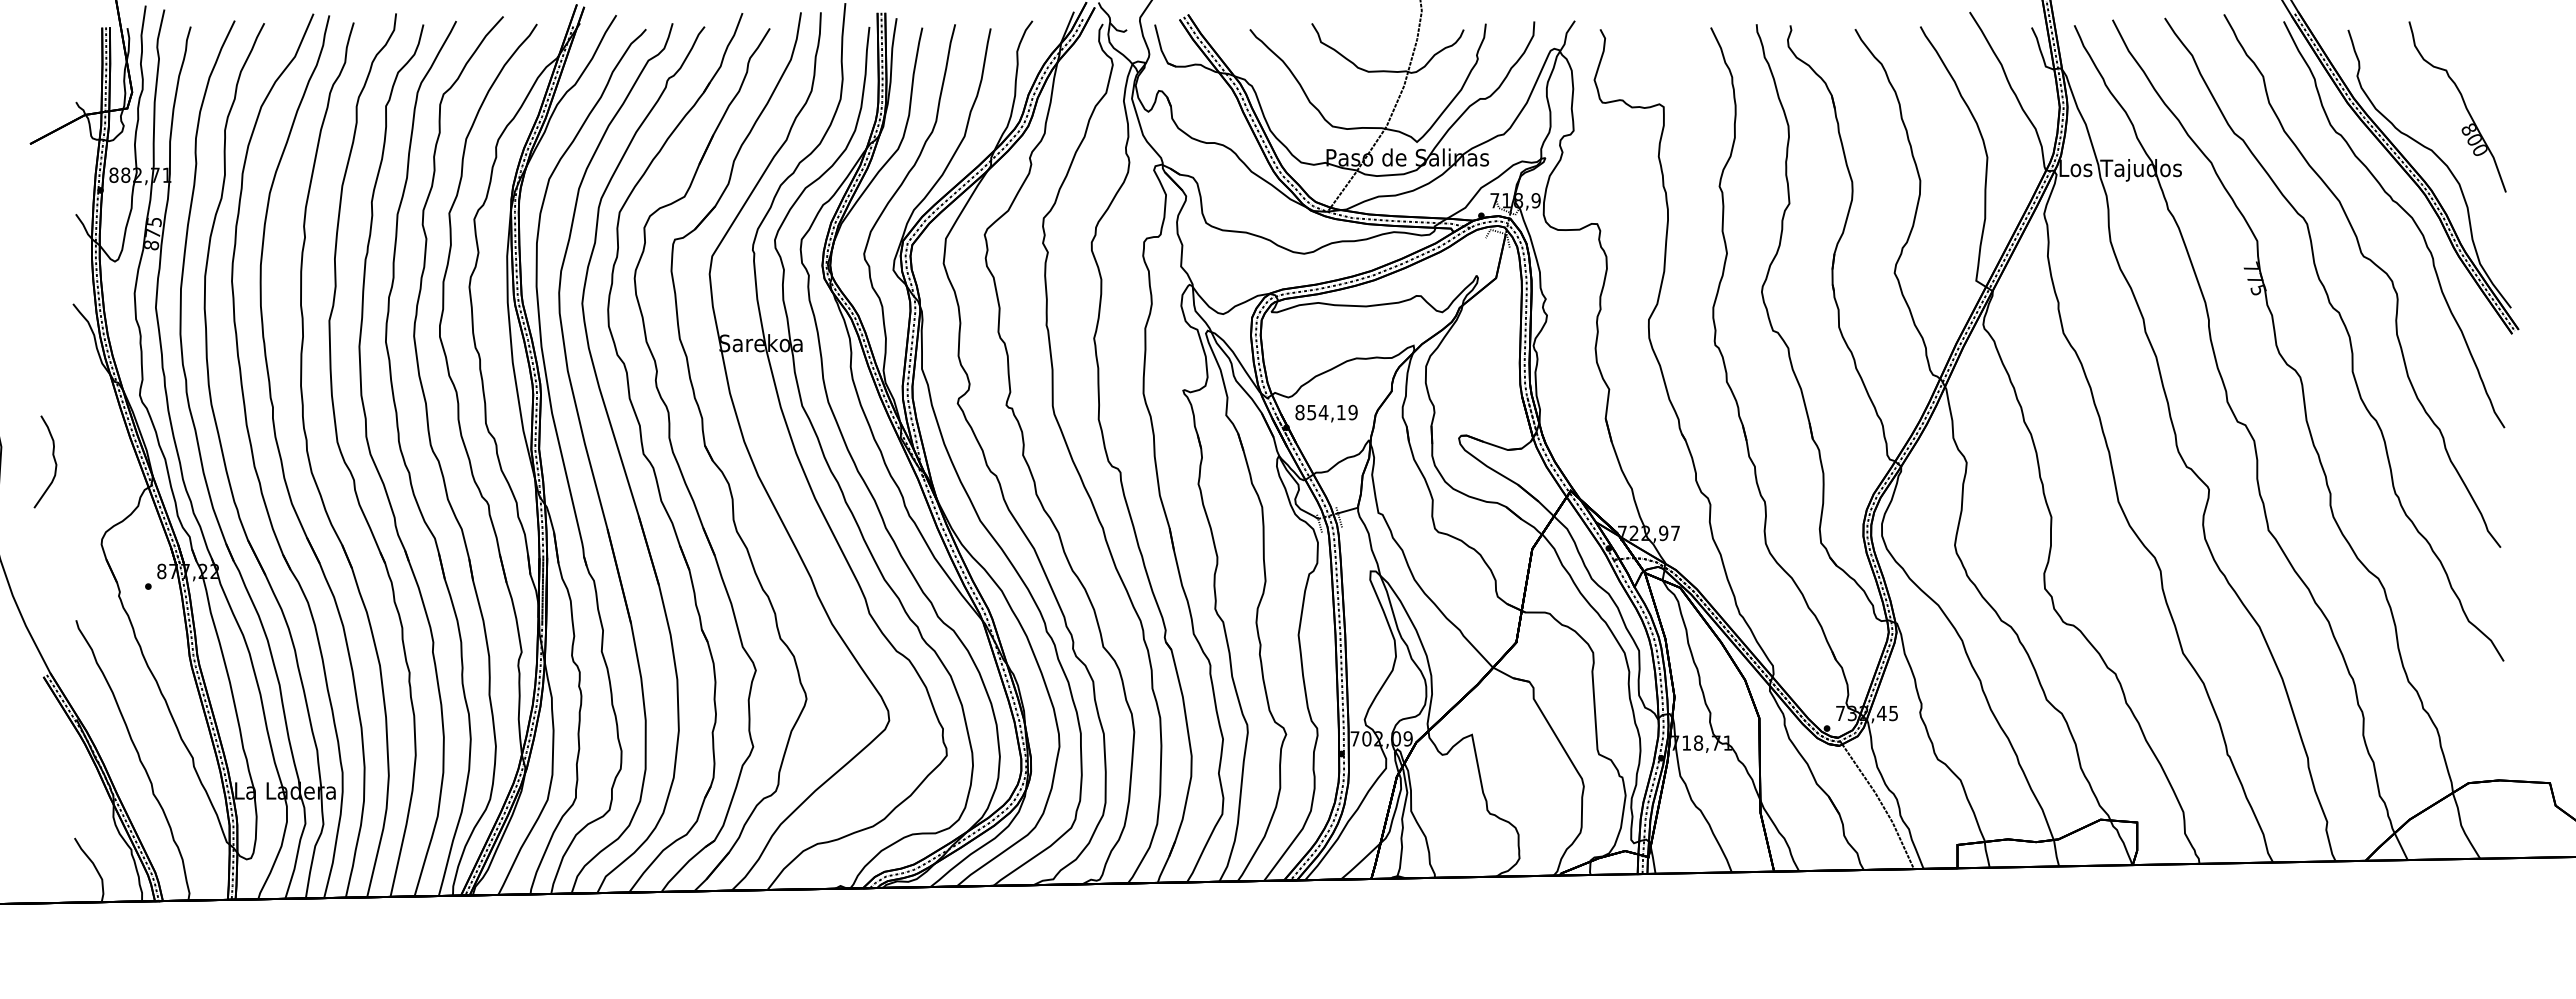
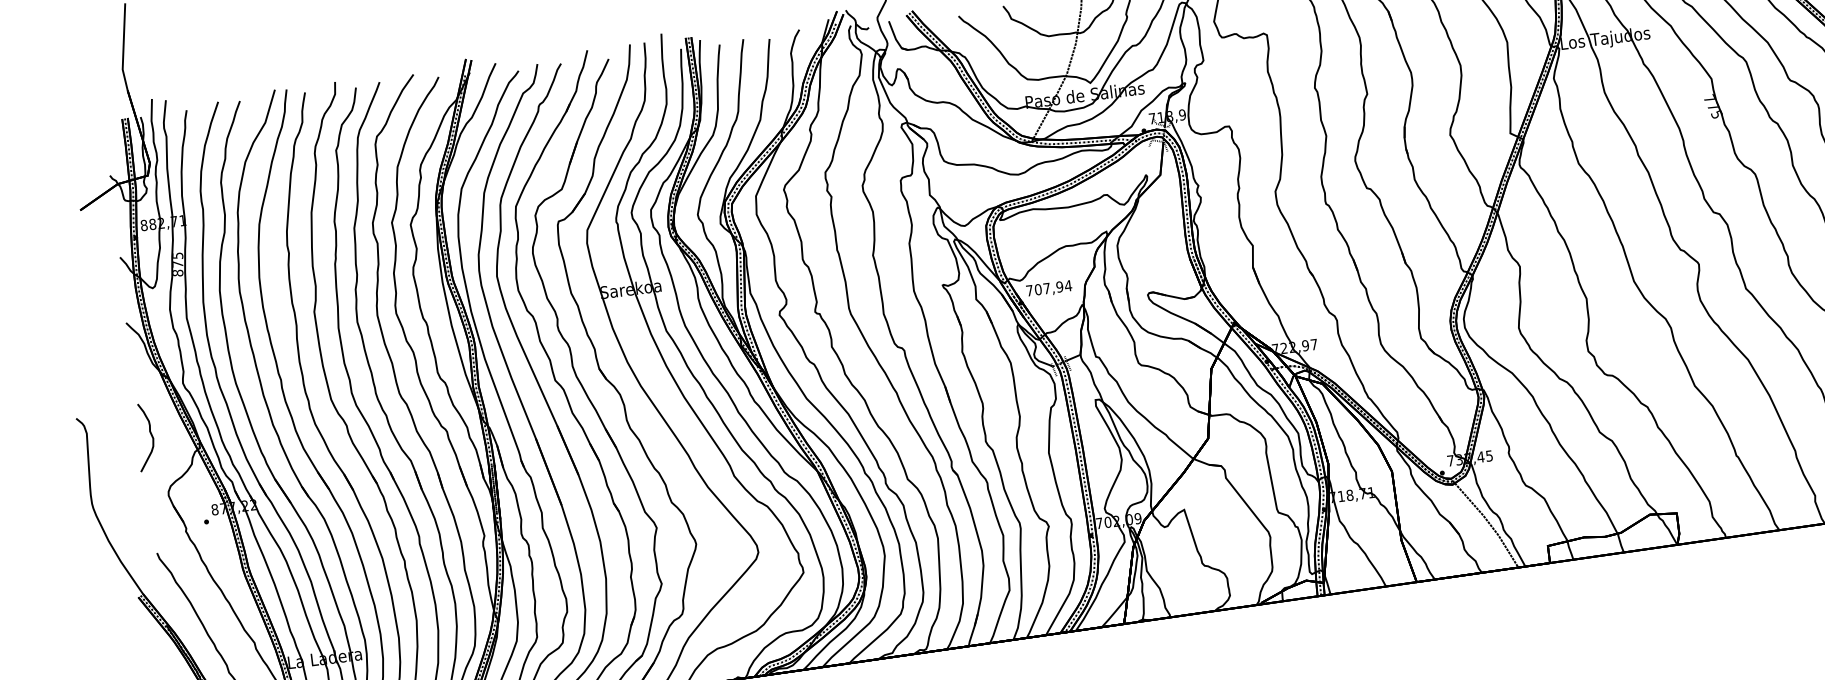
text: (1326, 412) -> (1049, 288), 854,19 -> 707,94
curve: (53, 459) -> (150, 434), moved

